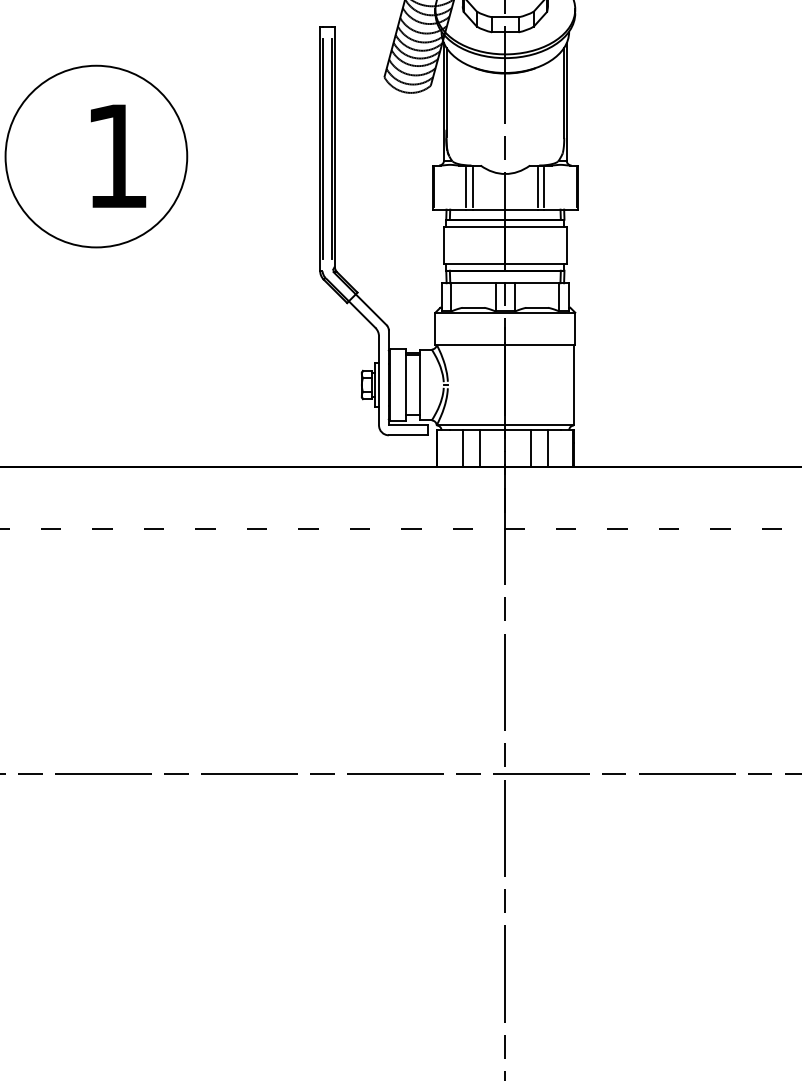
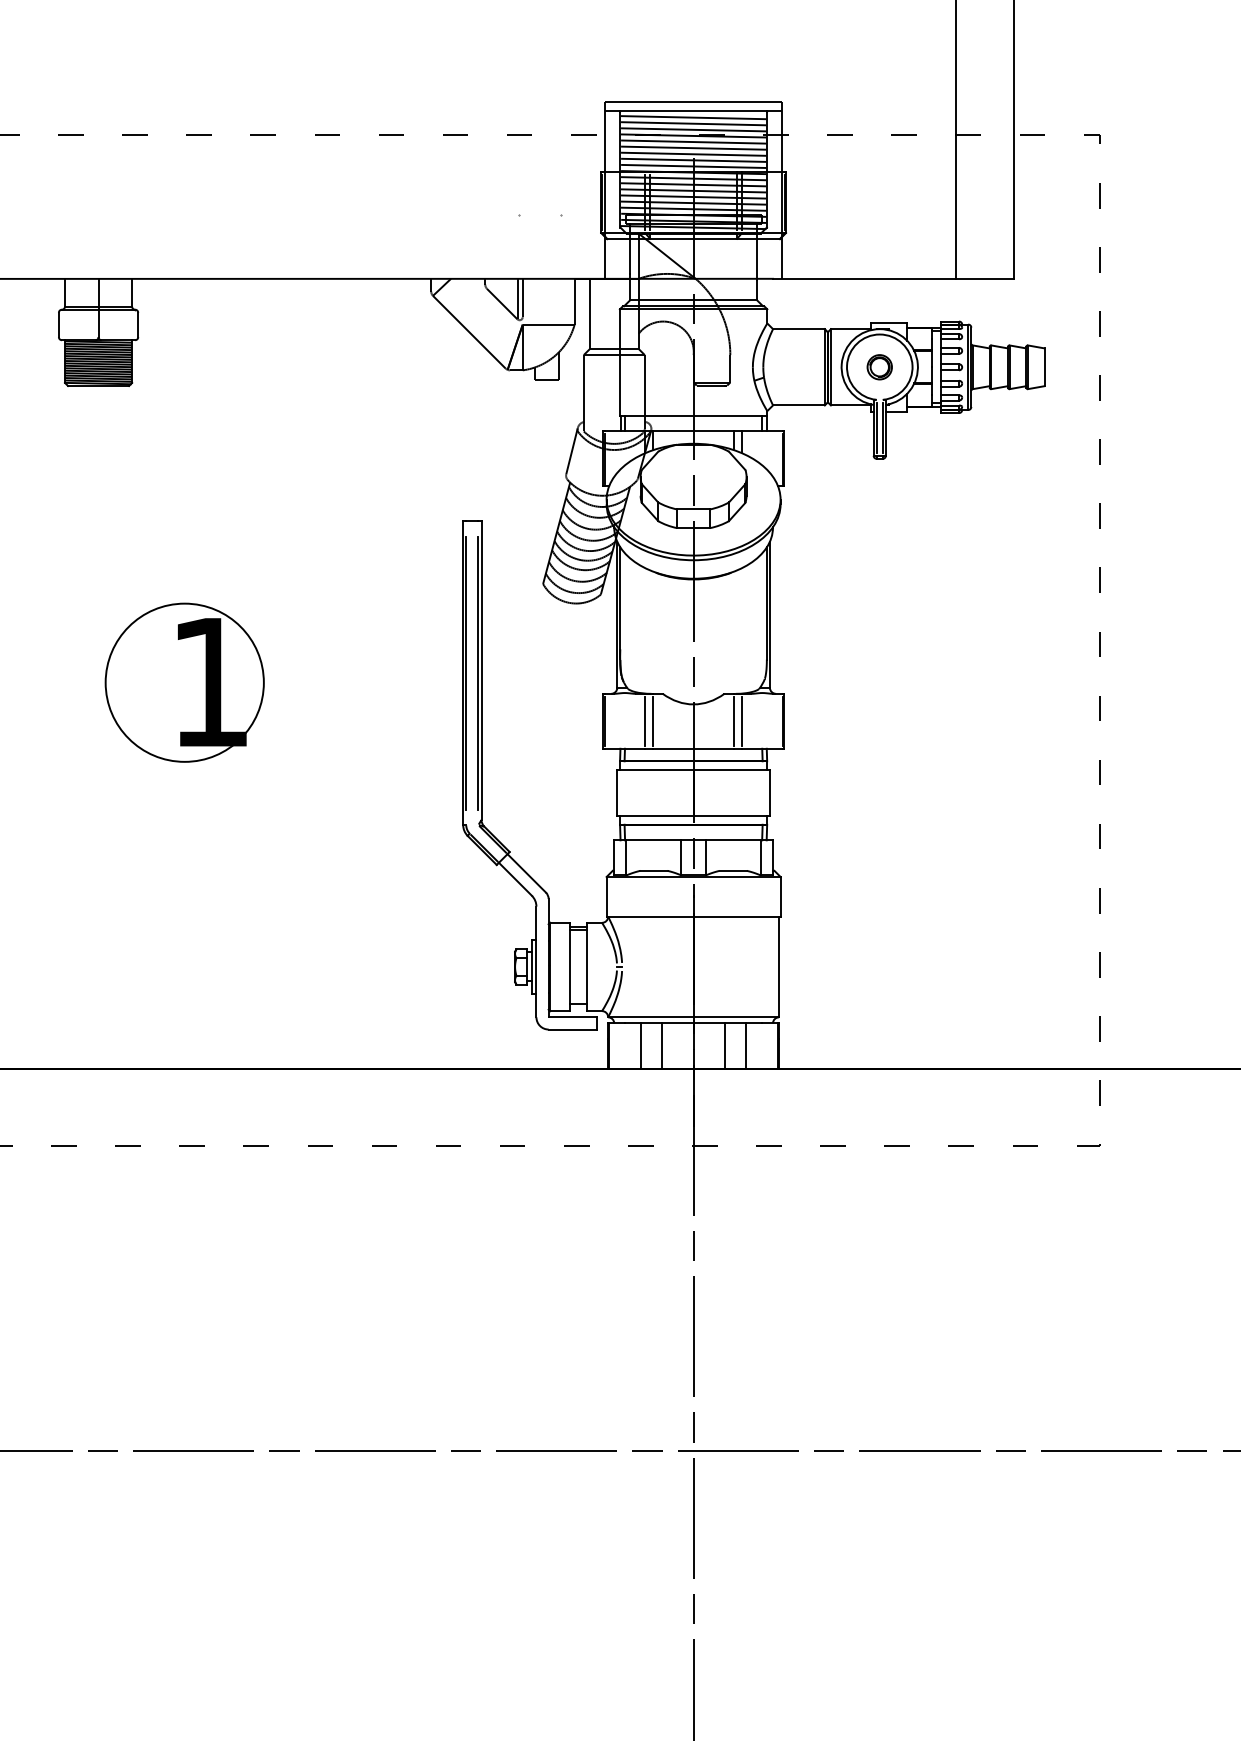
circle: (96, 156) -> (184, 682), size x0.7

